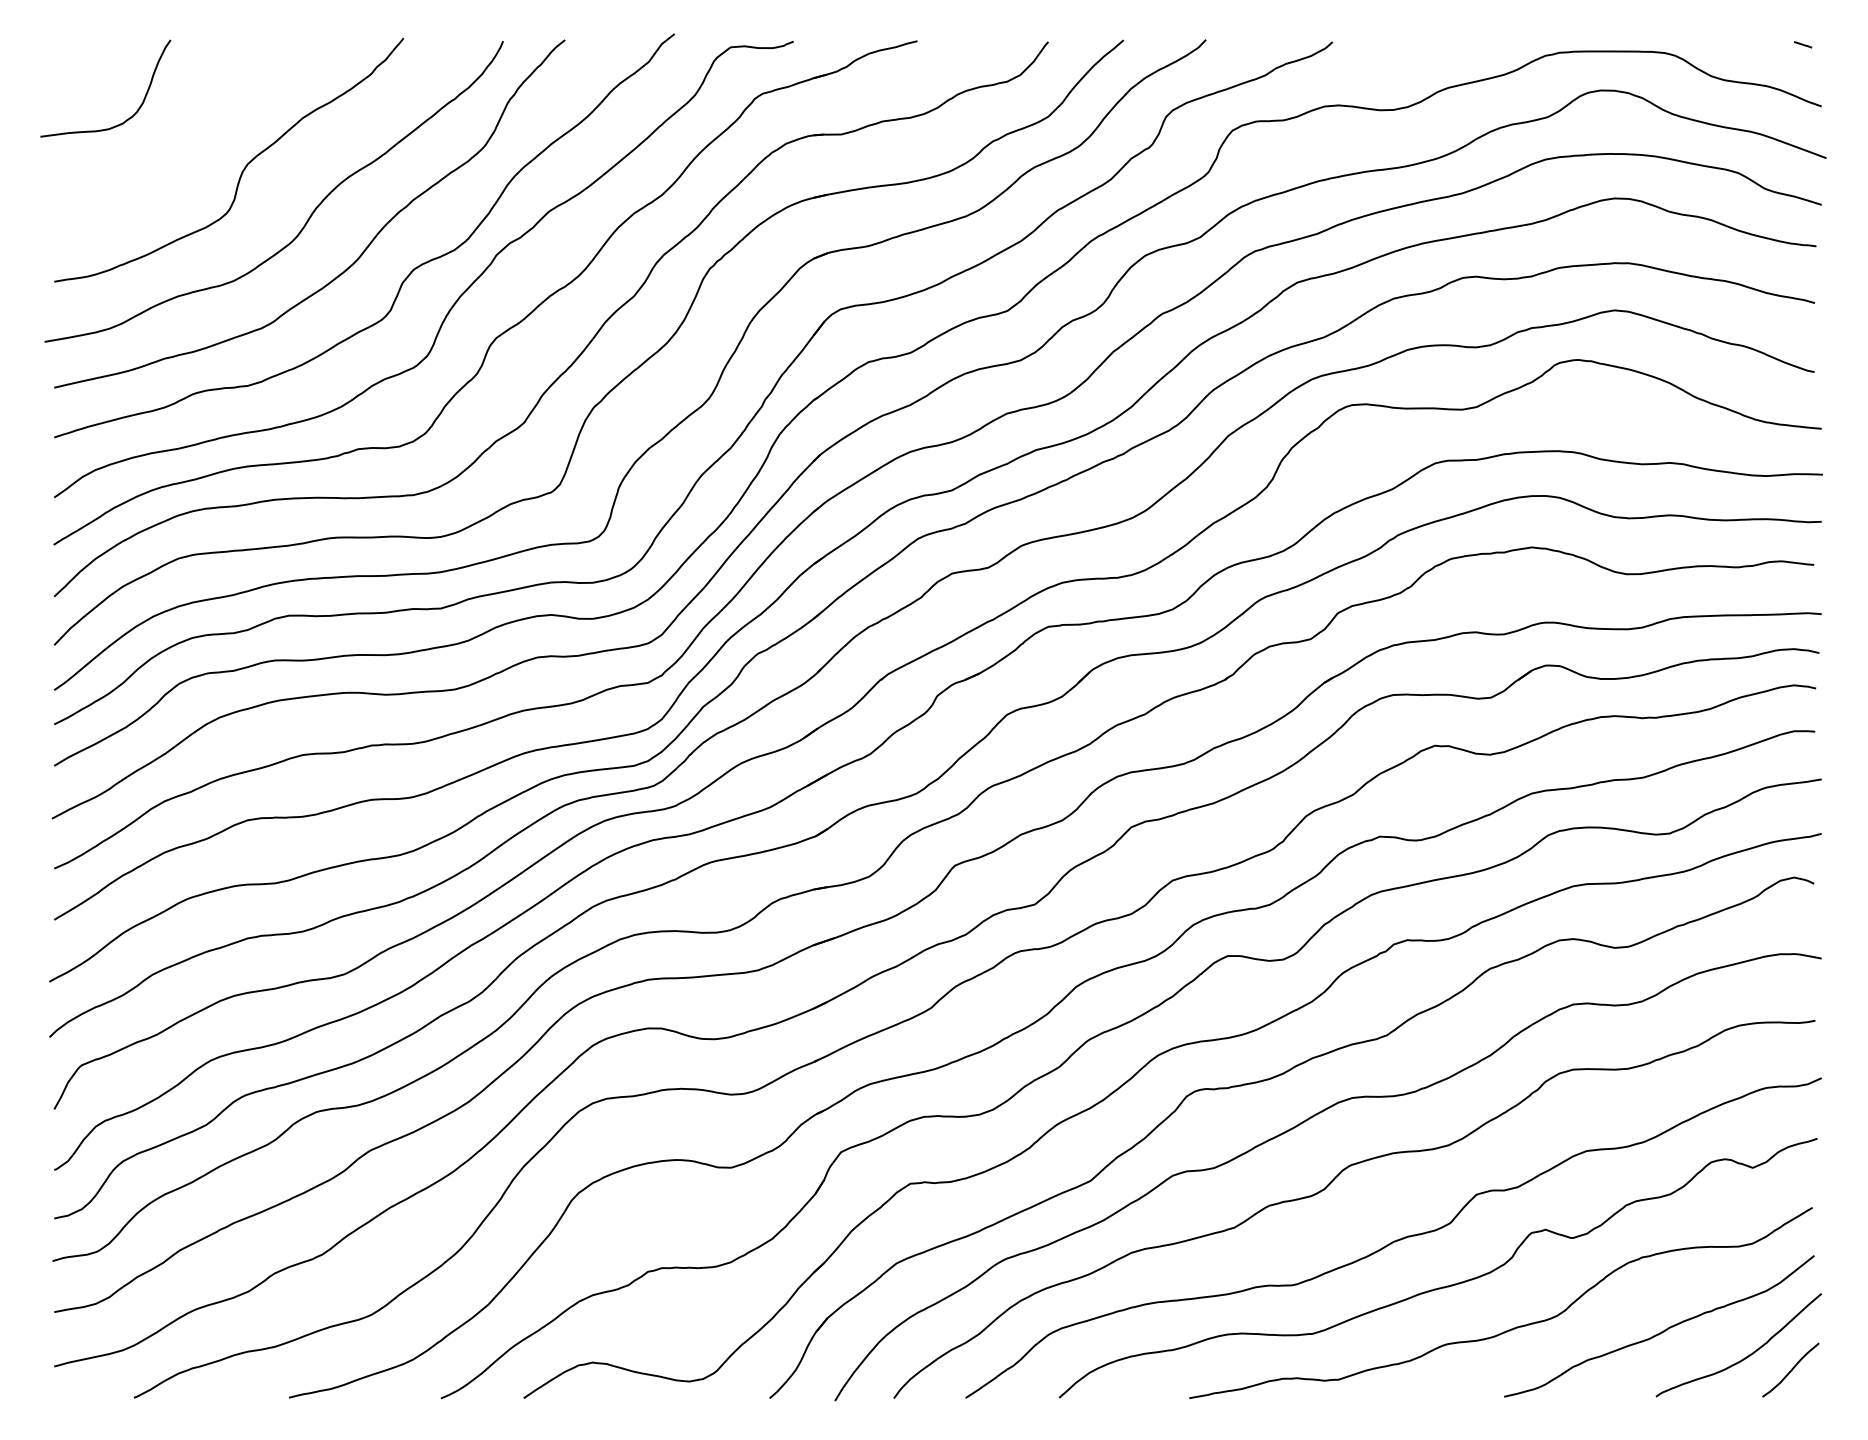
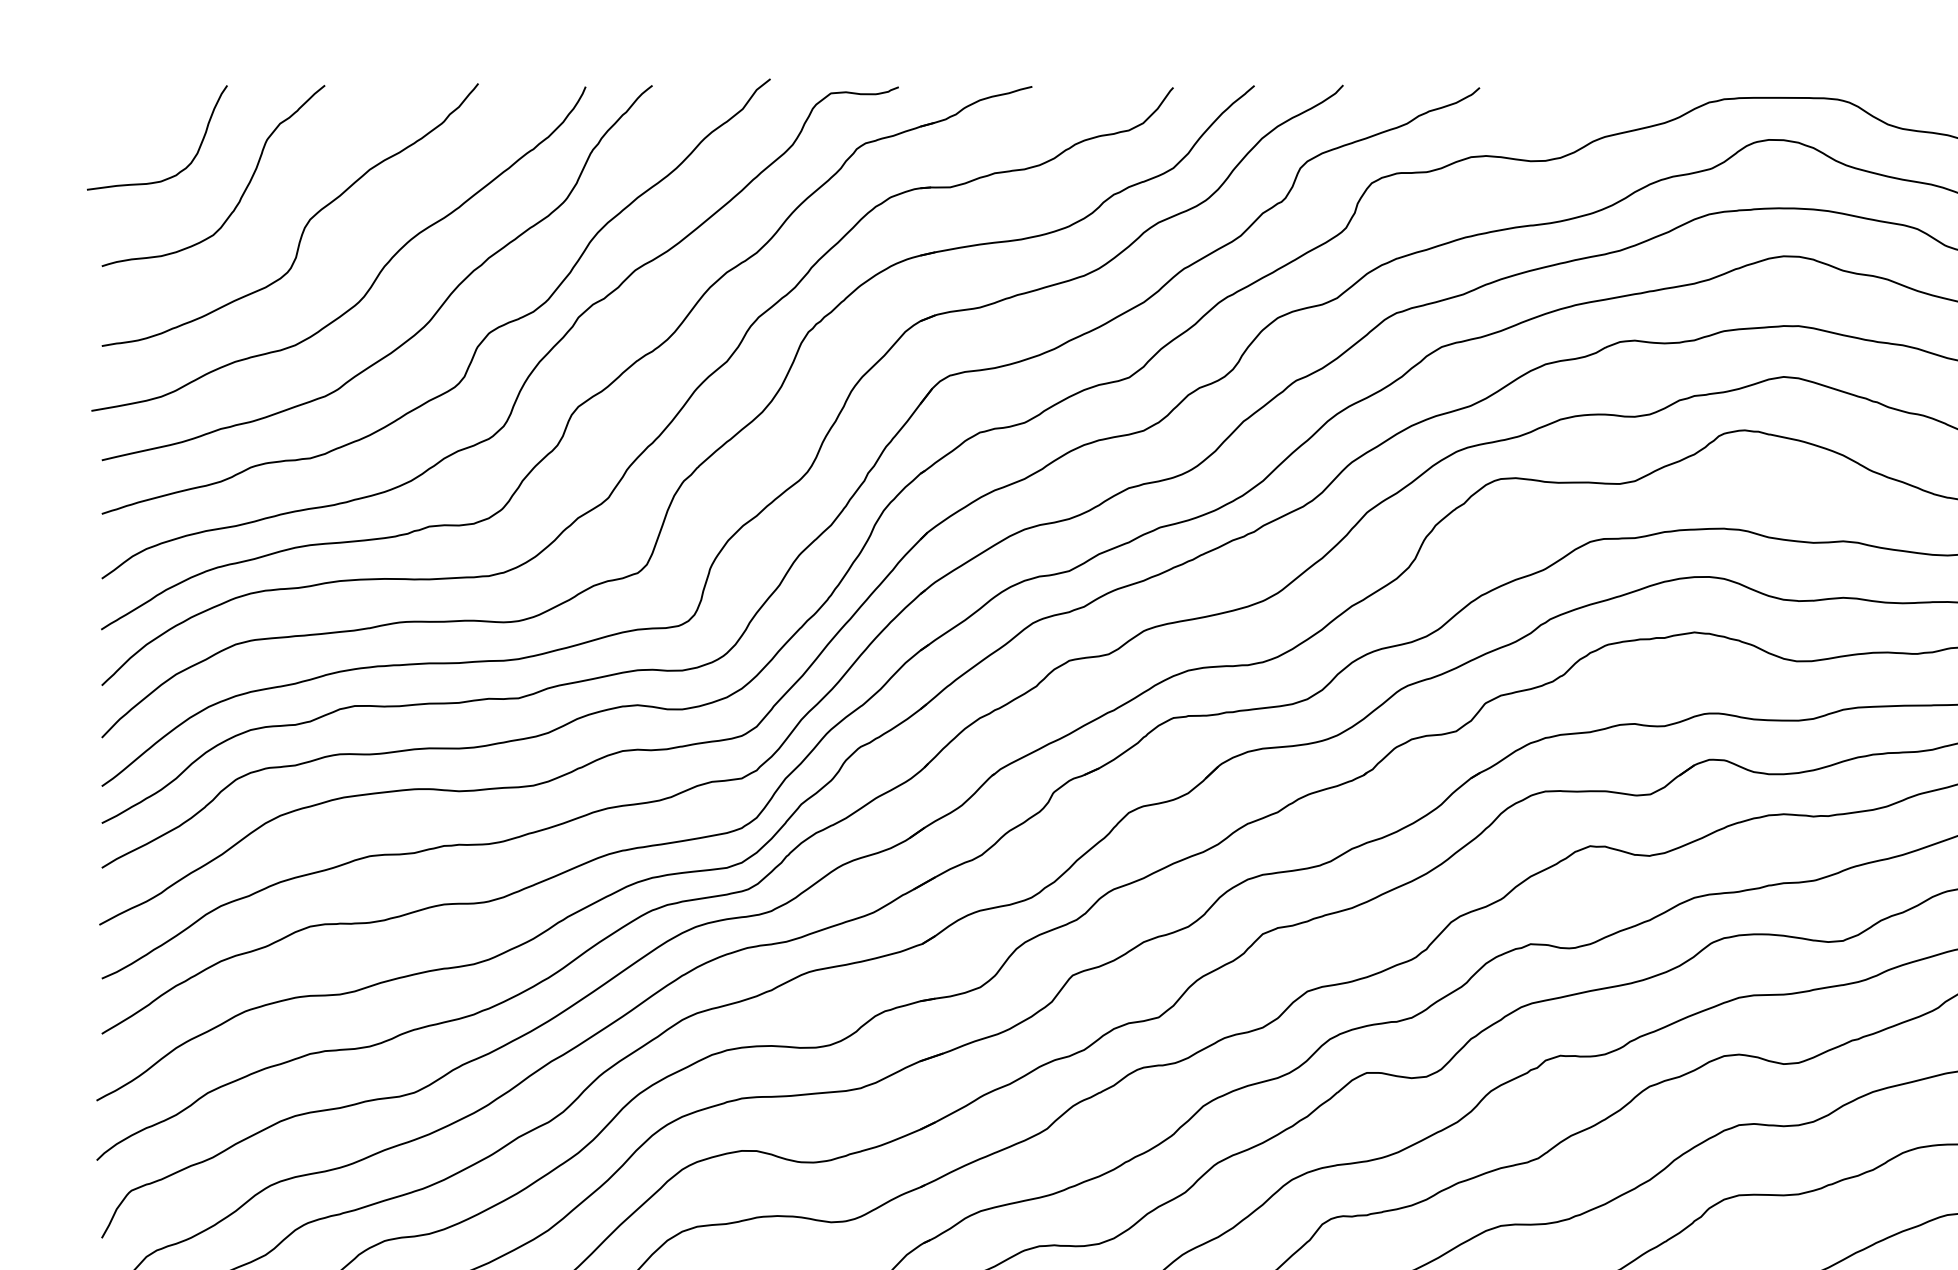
curve: (185, 138) -> (243, 191), added

